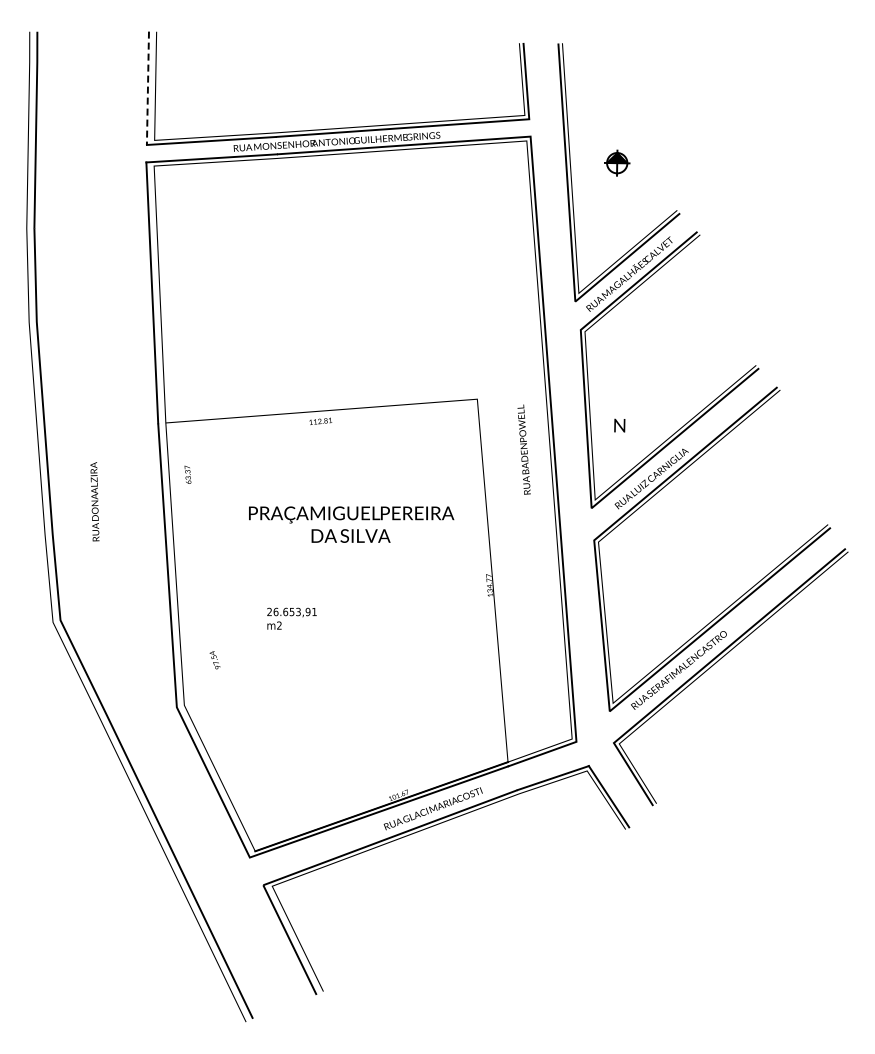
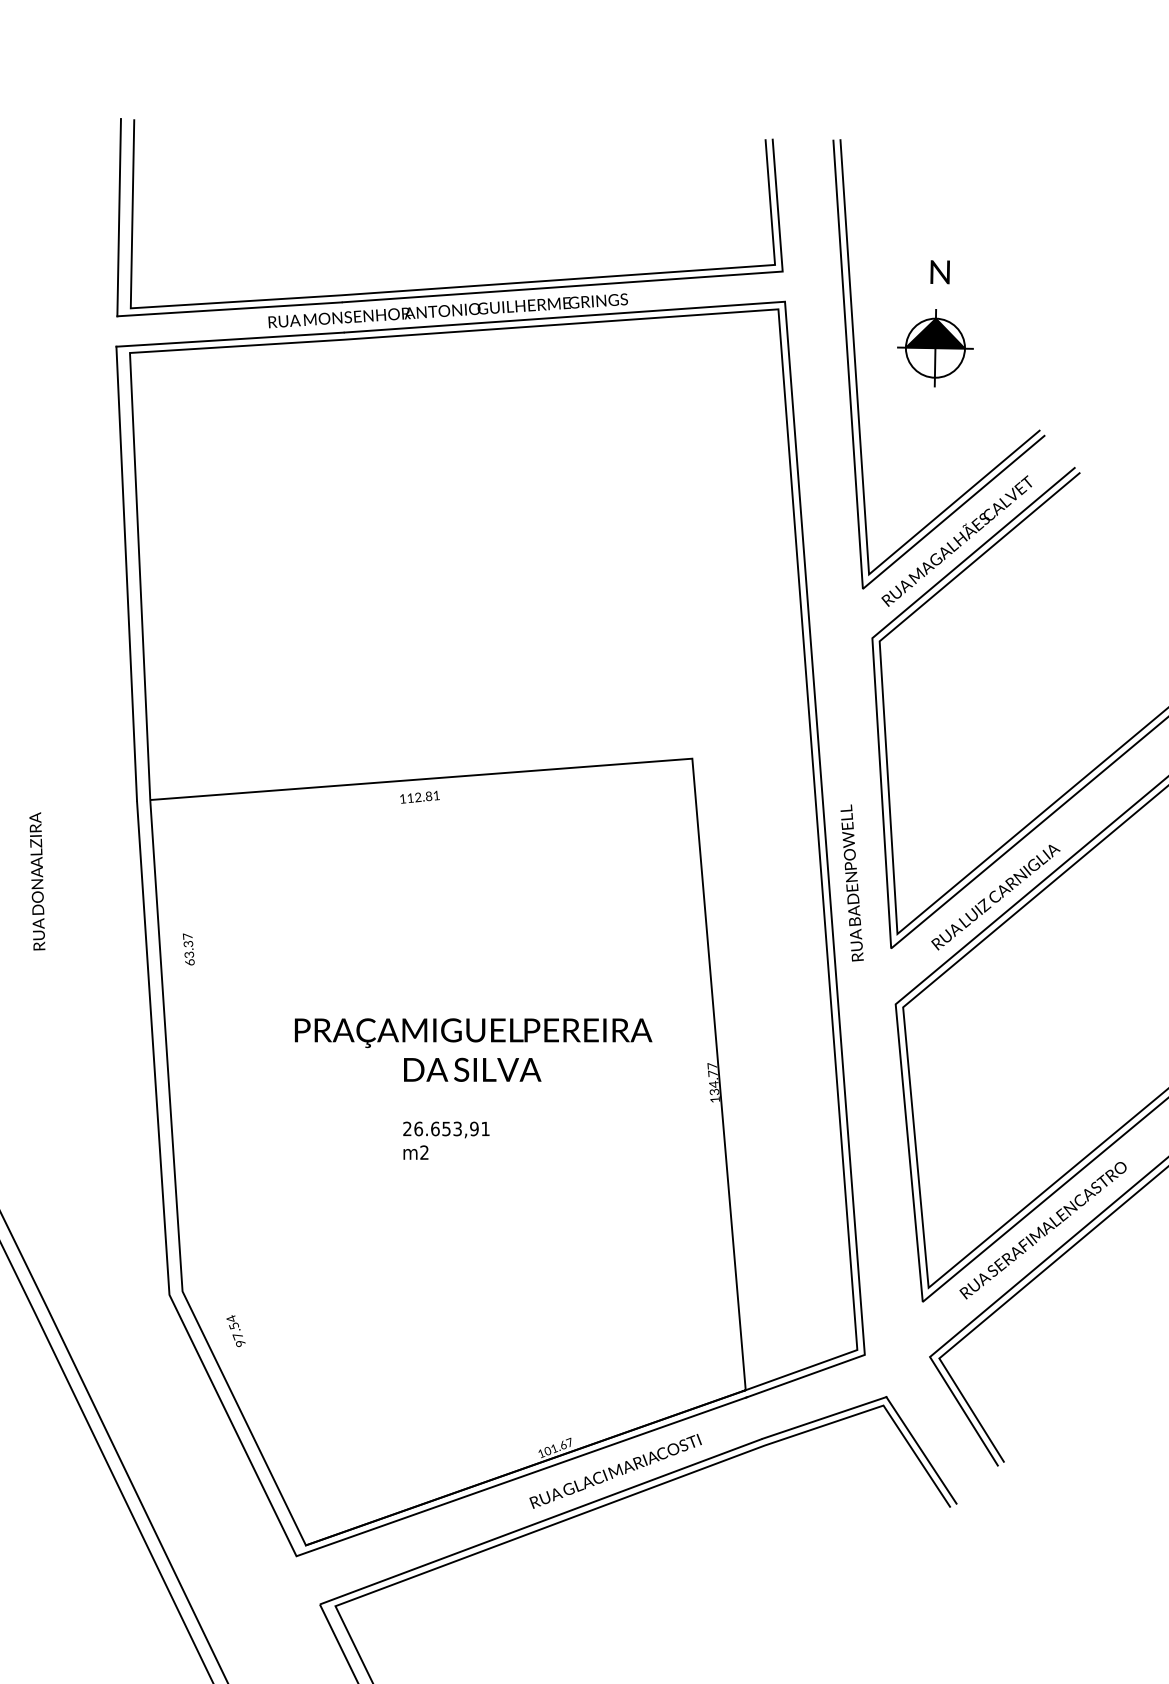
line: (147, 88) -> (118, 218), dashed -> solid
part: (617, 162) -> (936, 346), size x1.67
text: (619, 425) -> (939, 271), moved
text: (523, 449) -> (850, 882), moved
text: (187, 474) -> (187, 948), moved
text: (94, 501) -> (36, 880), moved
text: (351, 524) -> (473, 1049), moved
text: (291, 618) -> (445, 1140), moved
text: (214, 660) -> (234, 1331), moved

